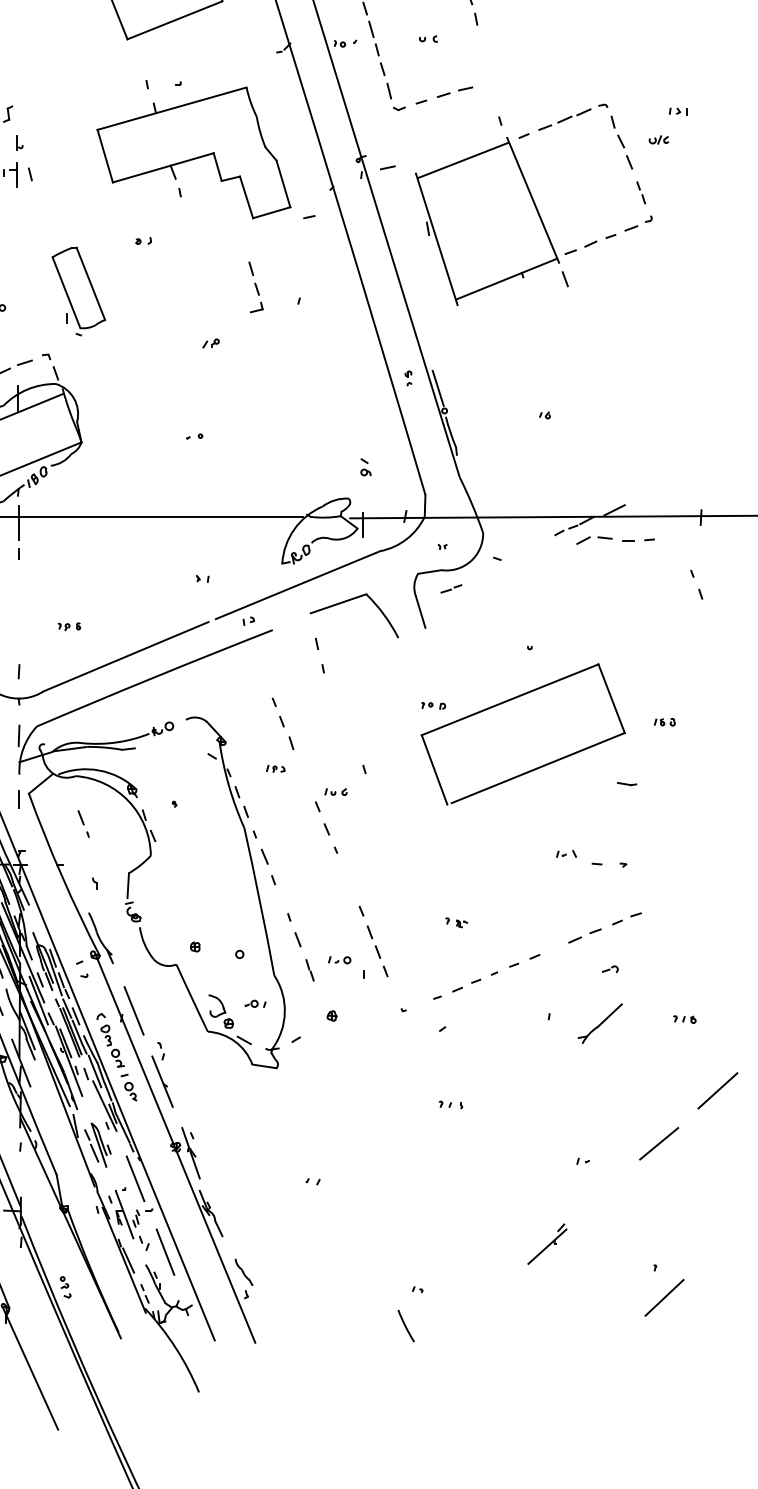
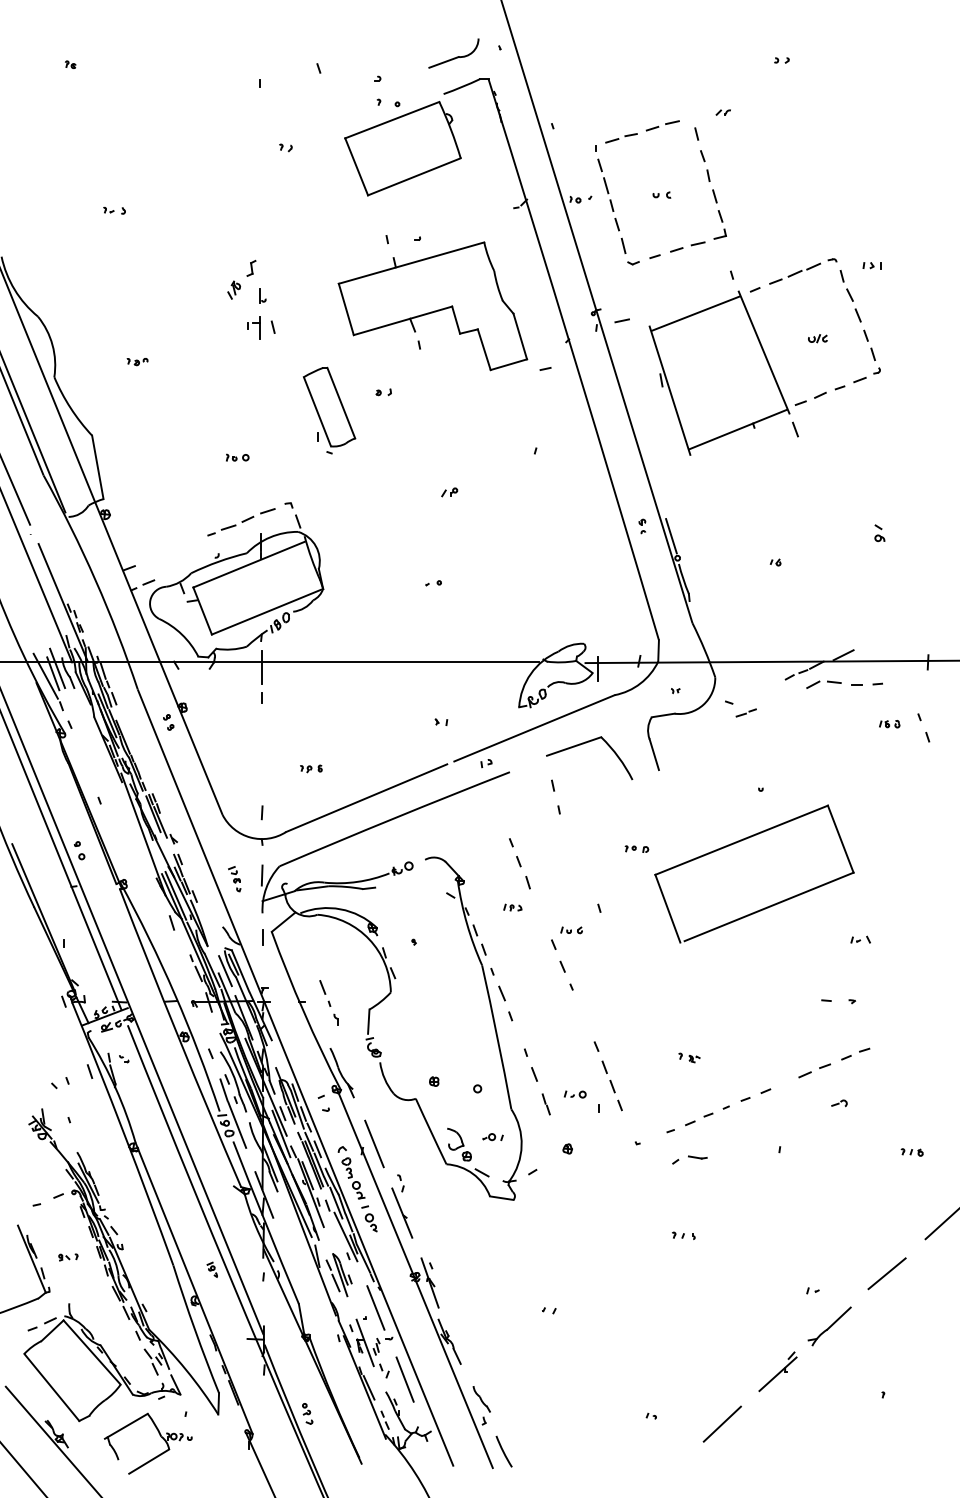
part: (677, 111) -> (871, 265), moved
part: (658, 139) -> (817, 338), moved
part: (641, 192) -> (869, 344), size x1.43
part: (255, 287) -> (719, 214), moved
part: (78, 291) -> (329, 410), moved
part: (365, 467) -> (879, 533), moved
line: (450, 588) -> (745, 712), moved
part: (433, 705) -> (636, 848), moved
part: (664, 722) -> (889, 724), moved
line: (626, 784) -> (697, 1157), moved
part: (83, 823) -> (325, 993), moved
part: (566, 853) -> (860, 939), moved
part: (600, 1023) -> (829, 1326), moved
line: (663, 1297) -> (721, 1423), moved
line: (405, 1325) -> (503, 1451), moved

